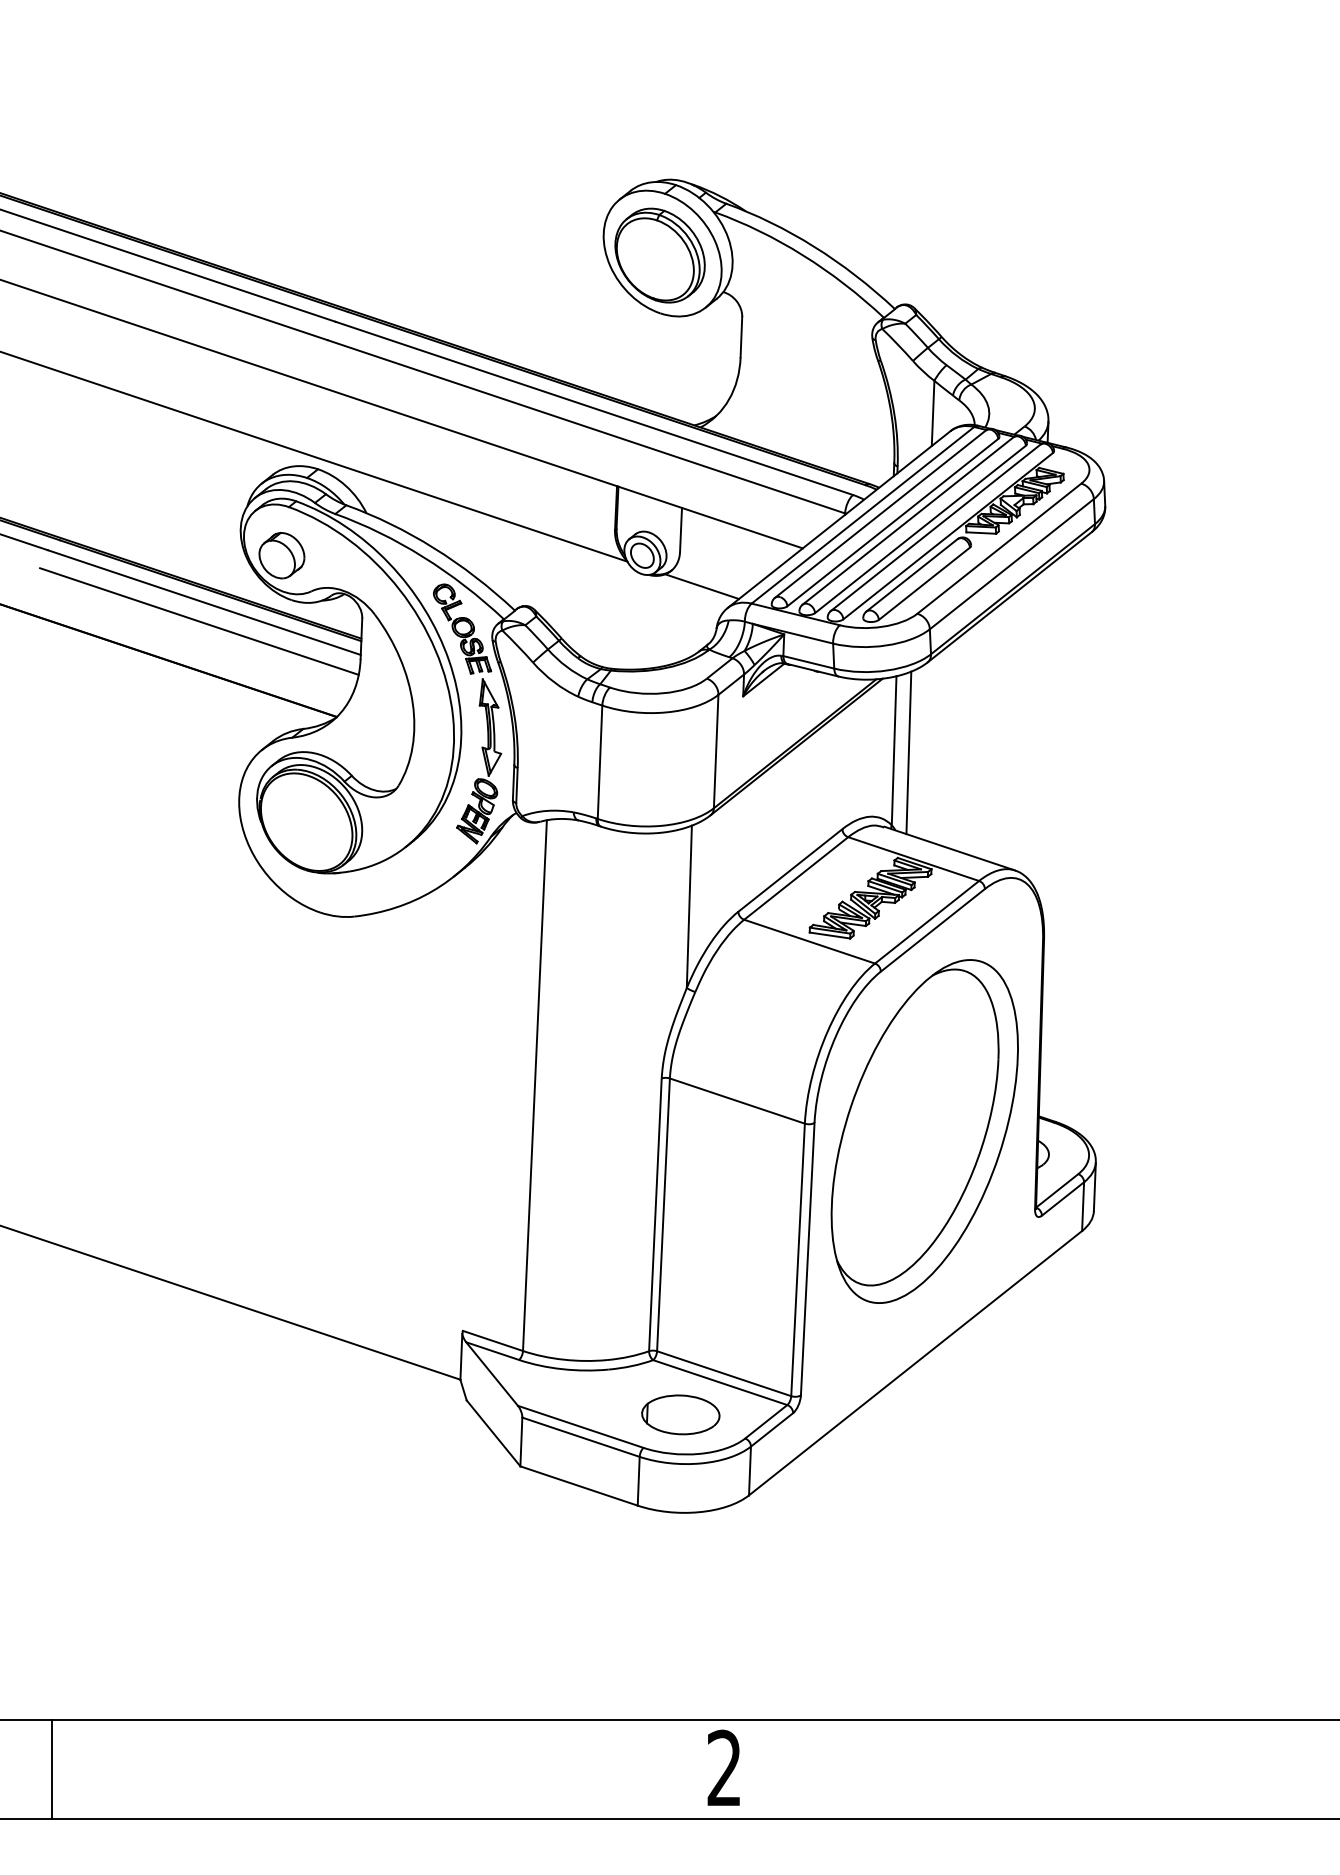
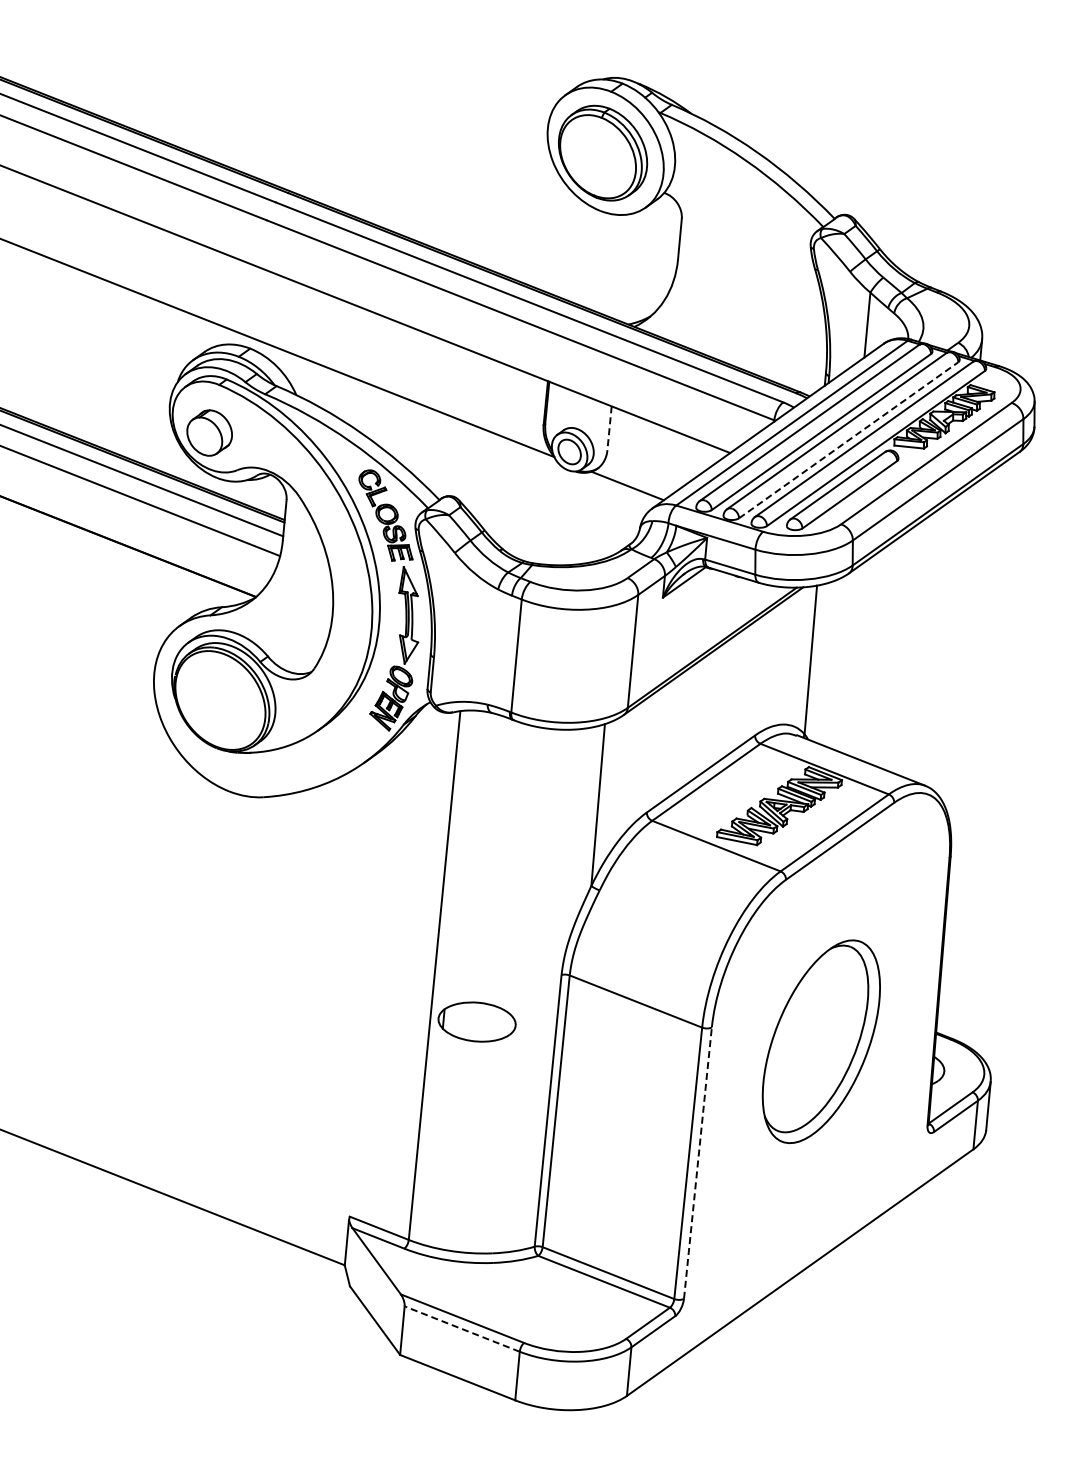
line: (920, 529) -> (848, 440), solid -> dashed
line: (681, 530) -> (610, 428), solid -> dashed
line: (908, 752) -> (825, 662), removed
part: (924, 1131) -> (821, 1041), size x0.6
line: (807, 1258) -> (697, 1162), solid -> dashed
part: (680, 1414) -> (476, 1021), moved
line: (581, 1437) -> (462, 1329), solid -> dashed

